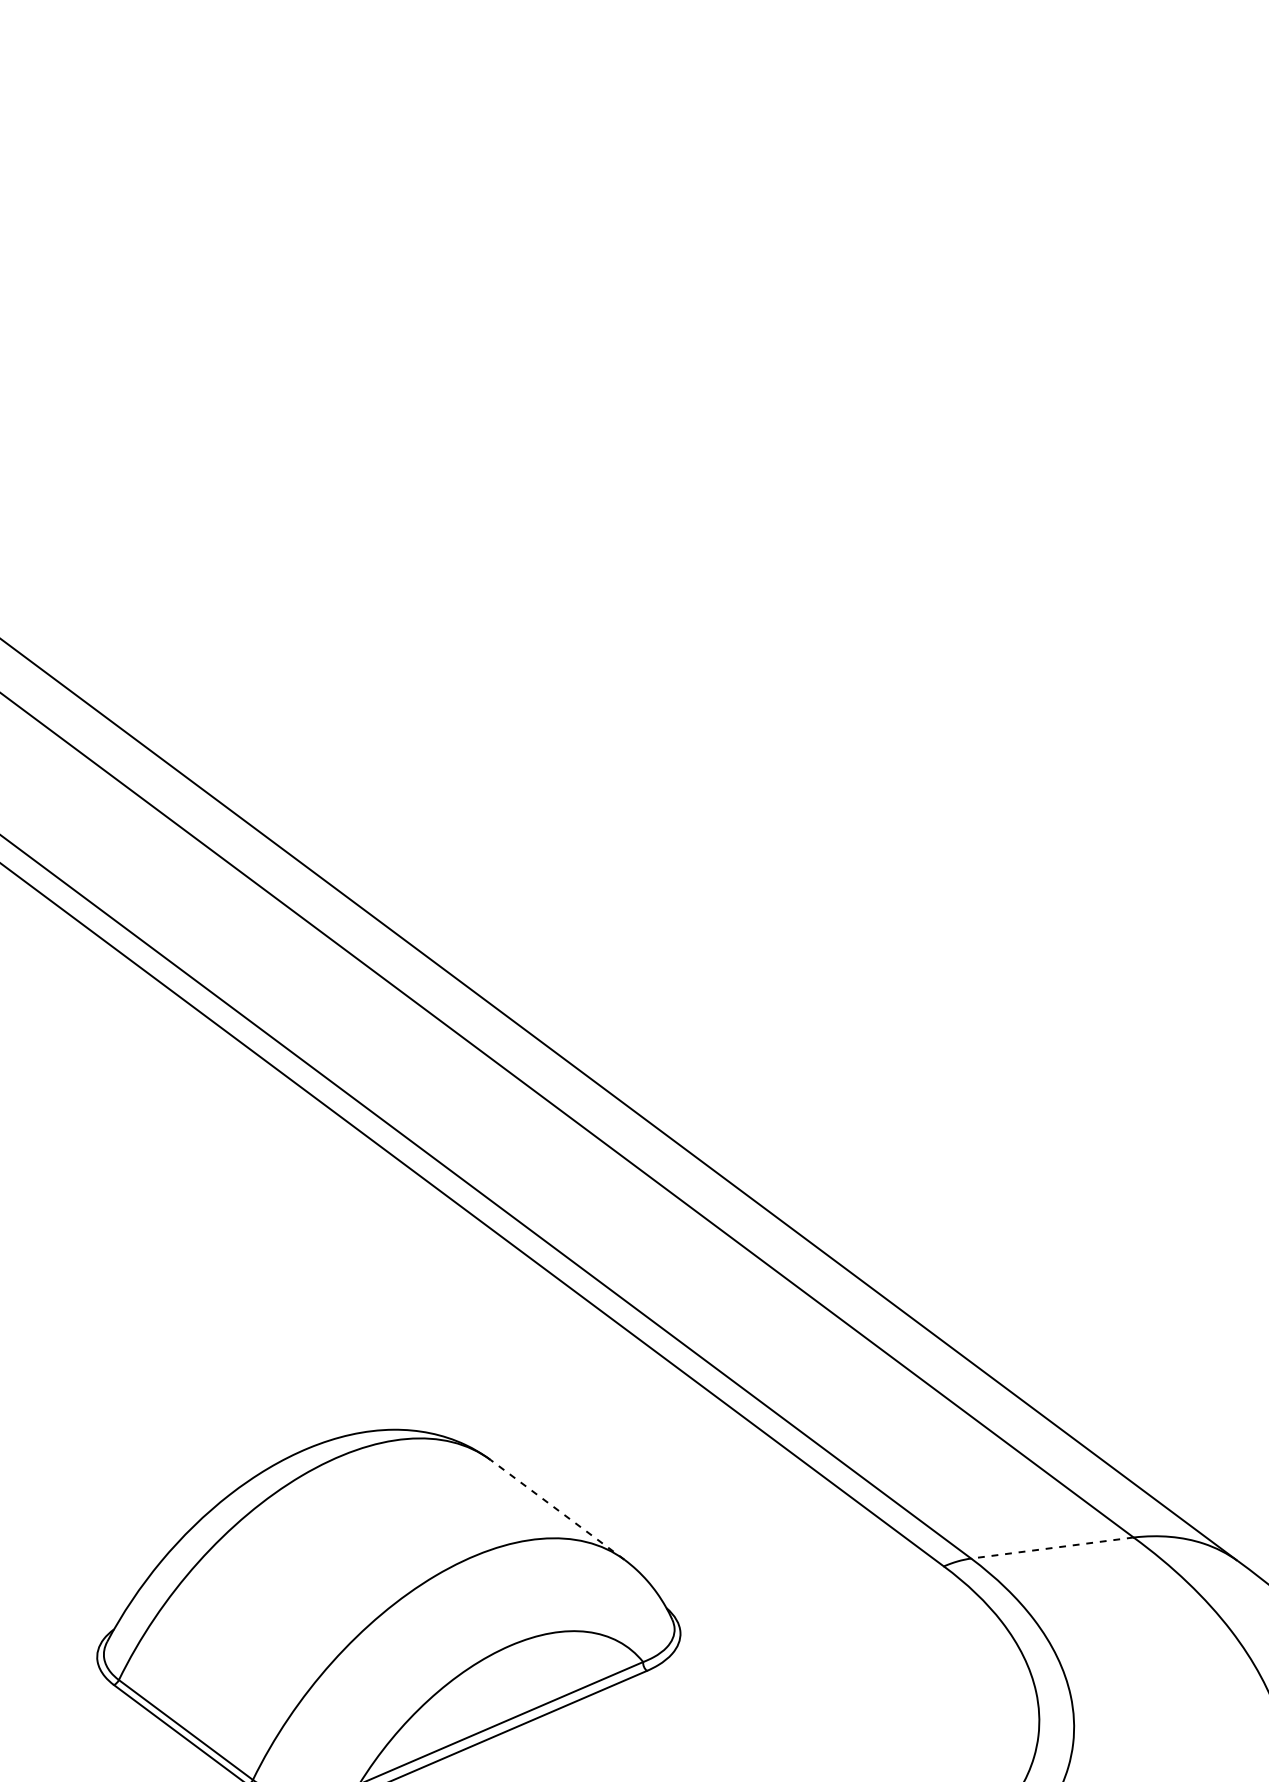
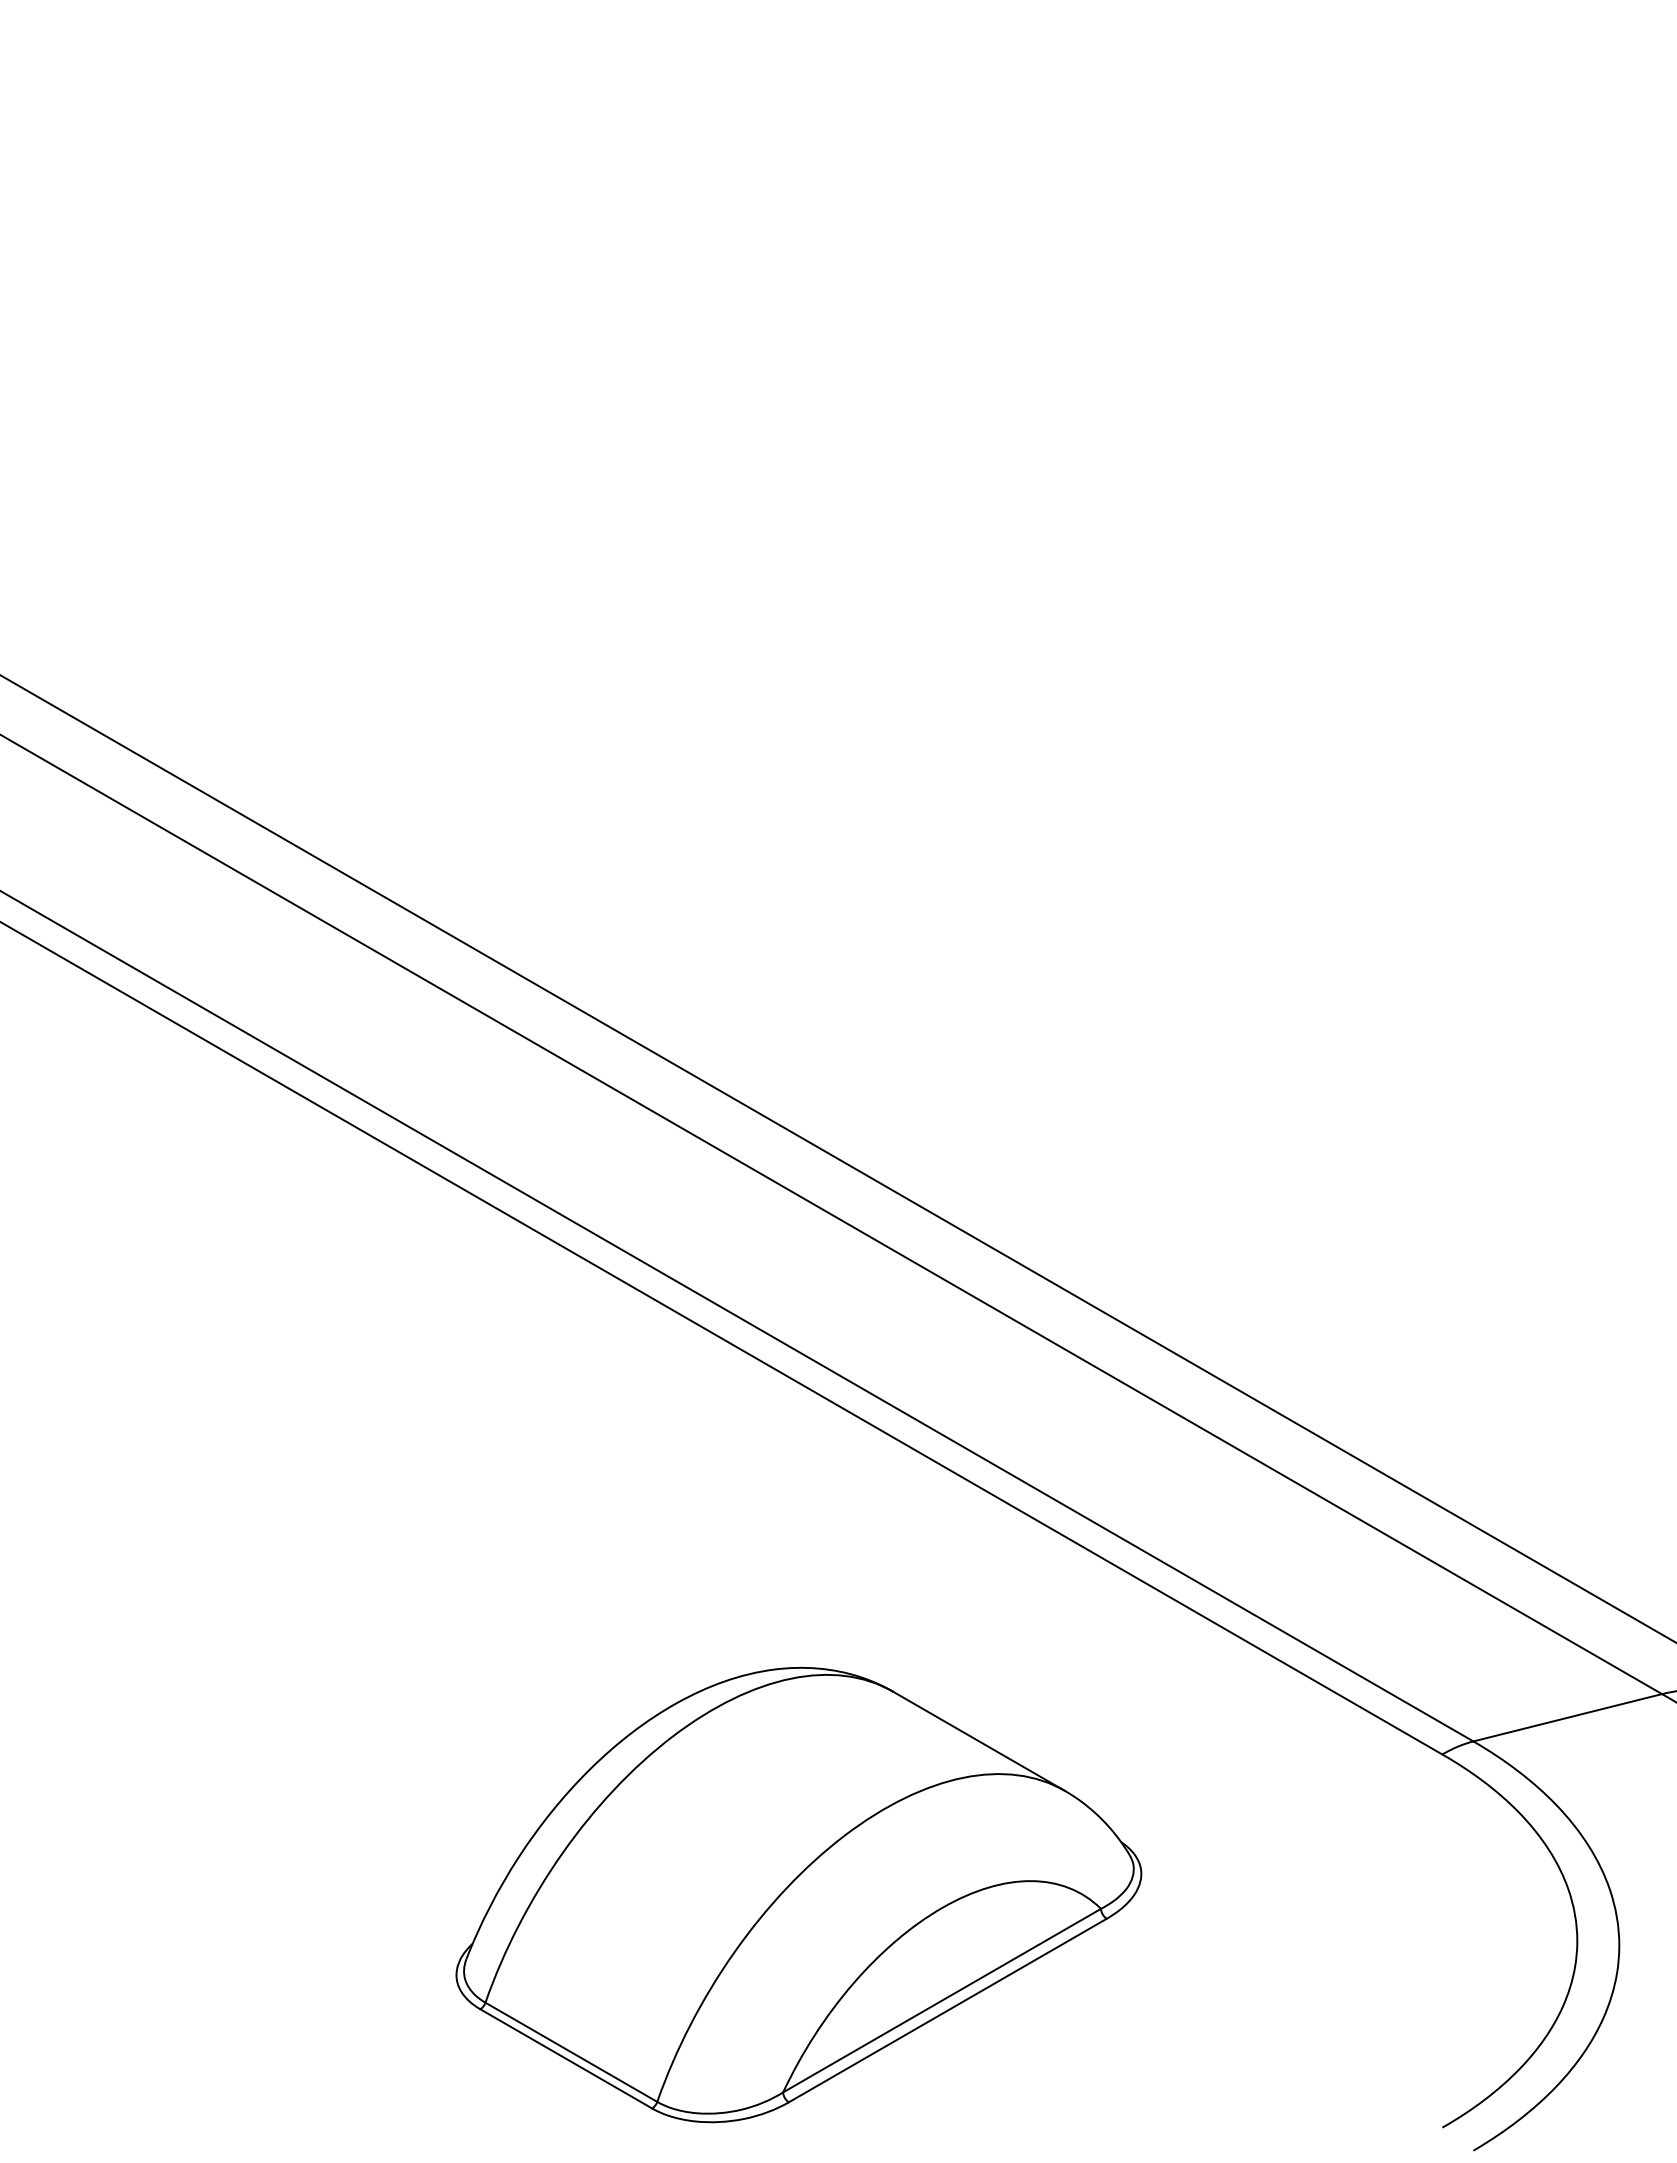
line: (557, 1509) -> (978, 1741), dashed -> solid
line: (1052, 1547) -> (1567, 1717), dashed -> solid

